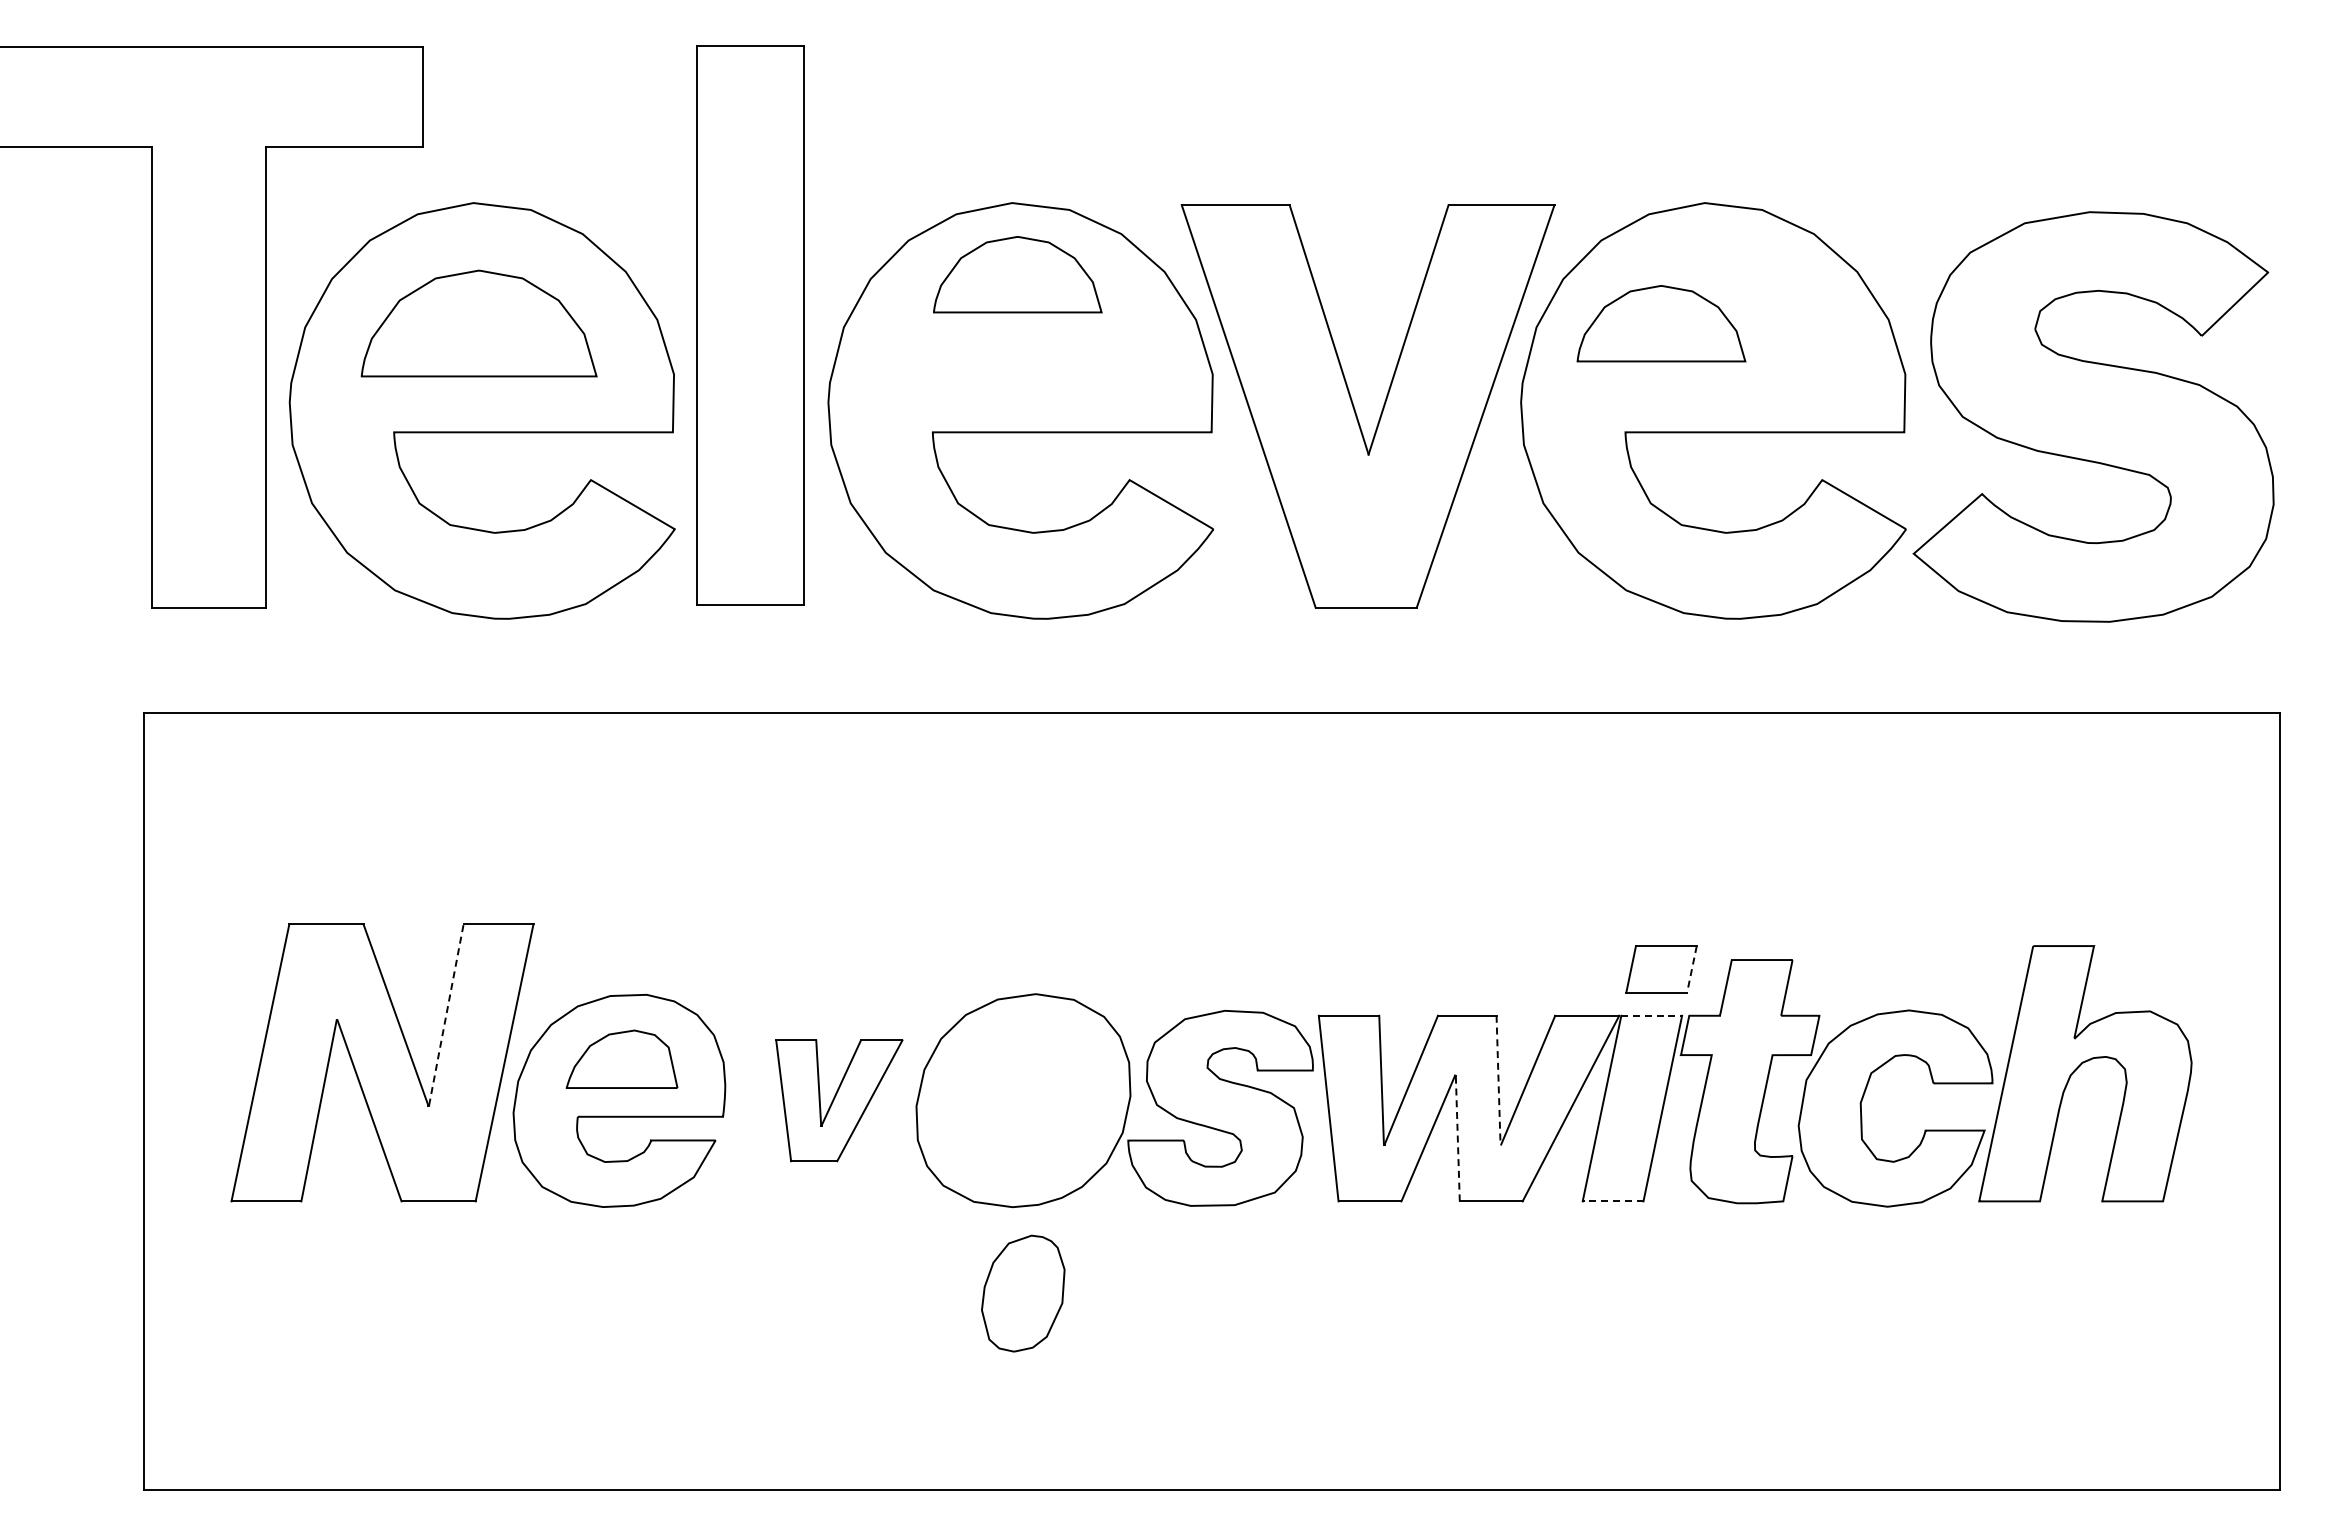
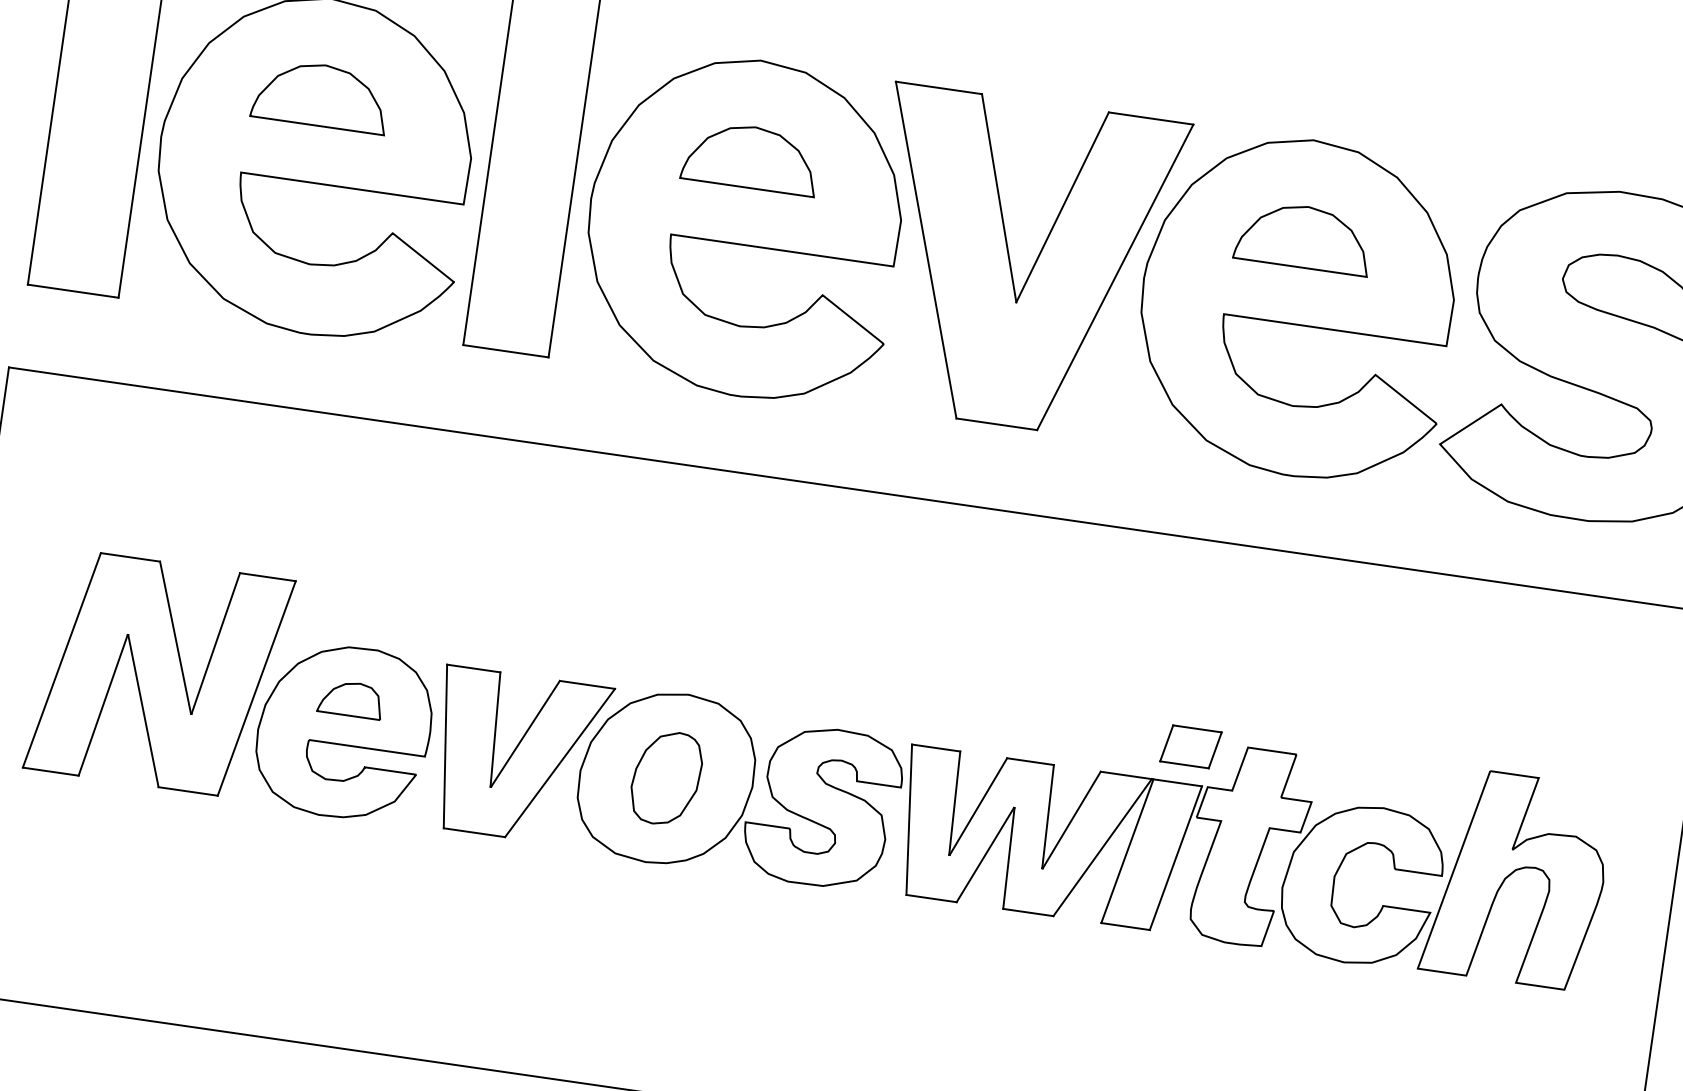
part: (1017, 274) -> (751, 157), moved
part: (478, 323) -> (320, 95), size x0.71
part: (1661, 323) -> (1304, 237), moved
line: (1691, 969) -> (1214, 750), dashed -> solid
line: (446, 1014) -> (215, 643), dashed -> solid
line: (1652, 1015) -> (1178, 782), dashed -> solid
part: (621, 1059) -> (350, 699), size x0.71
line: (1498, 1080) -> (1048, 816), dashed -> solid
part: (839, 1100) -> (519, 757), size x1.67
line: (1457, 1138) -> (1008, 858), dashed -> solid
line: (1612, 1201) -> (1125, 926), dashed -> solid
part: (1023, 1293) -> (666, 778), moved

